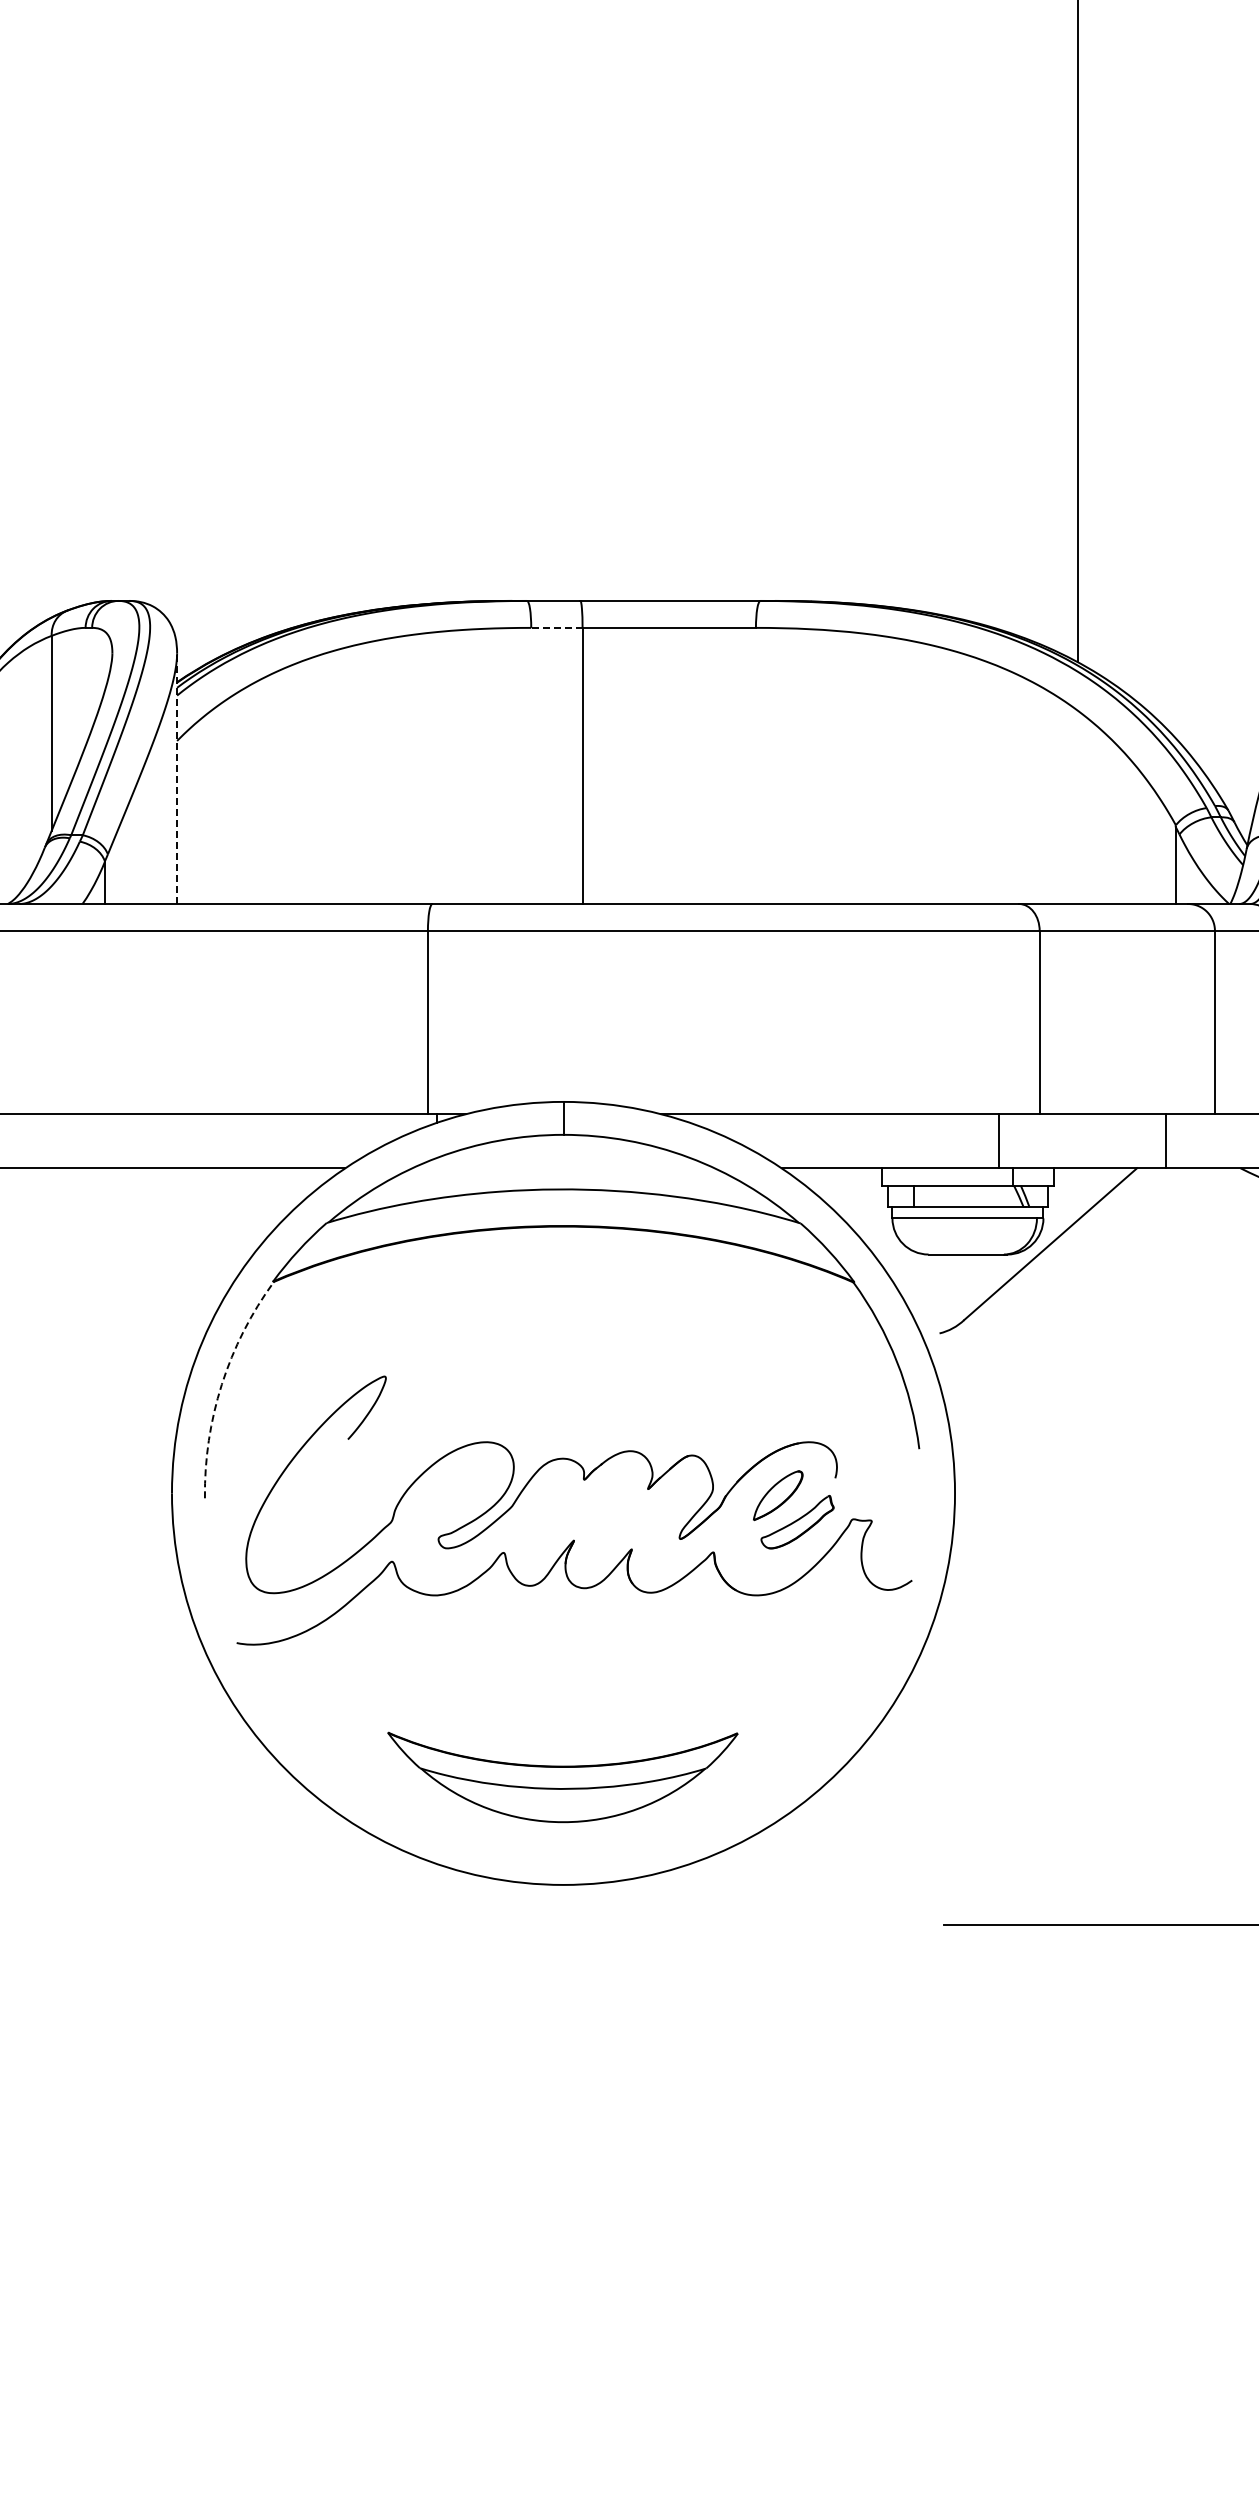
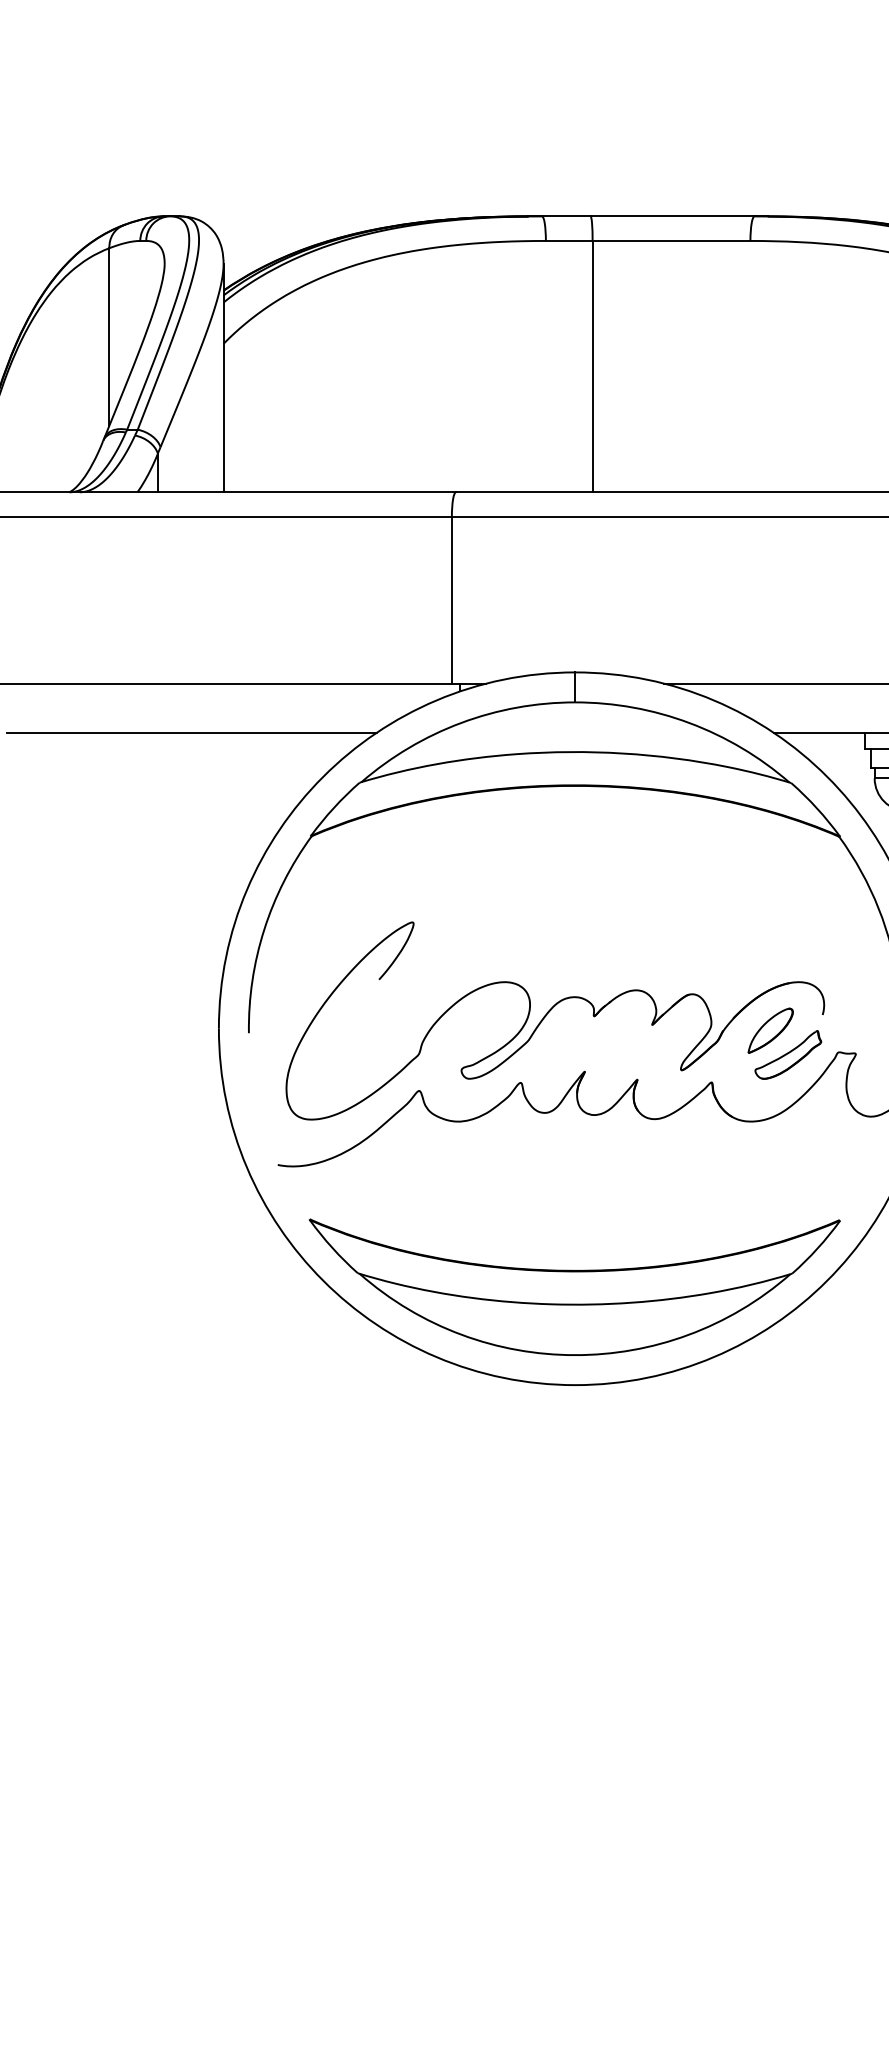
line: (556, 627) -> (568, 240), dashed -> solid
line: (177, 778) -> (223, 378), dashed -> solid
arc: (221, 1384) -> (263, 929), dashed -> solid
part: (562, 1777) -> (574, 1287), size x1.67

